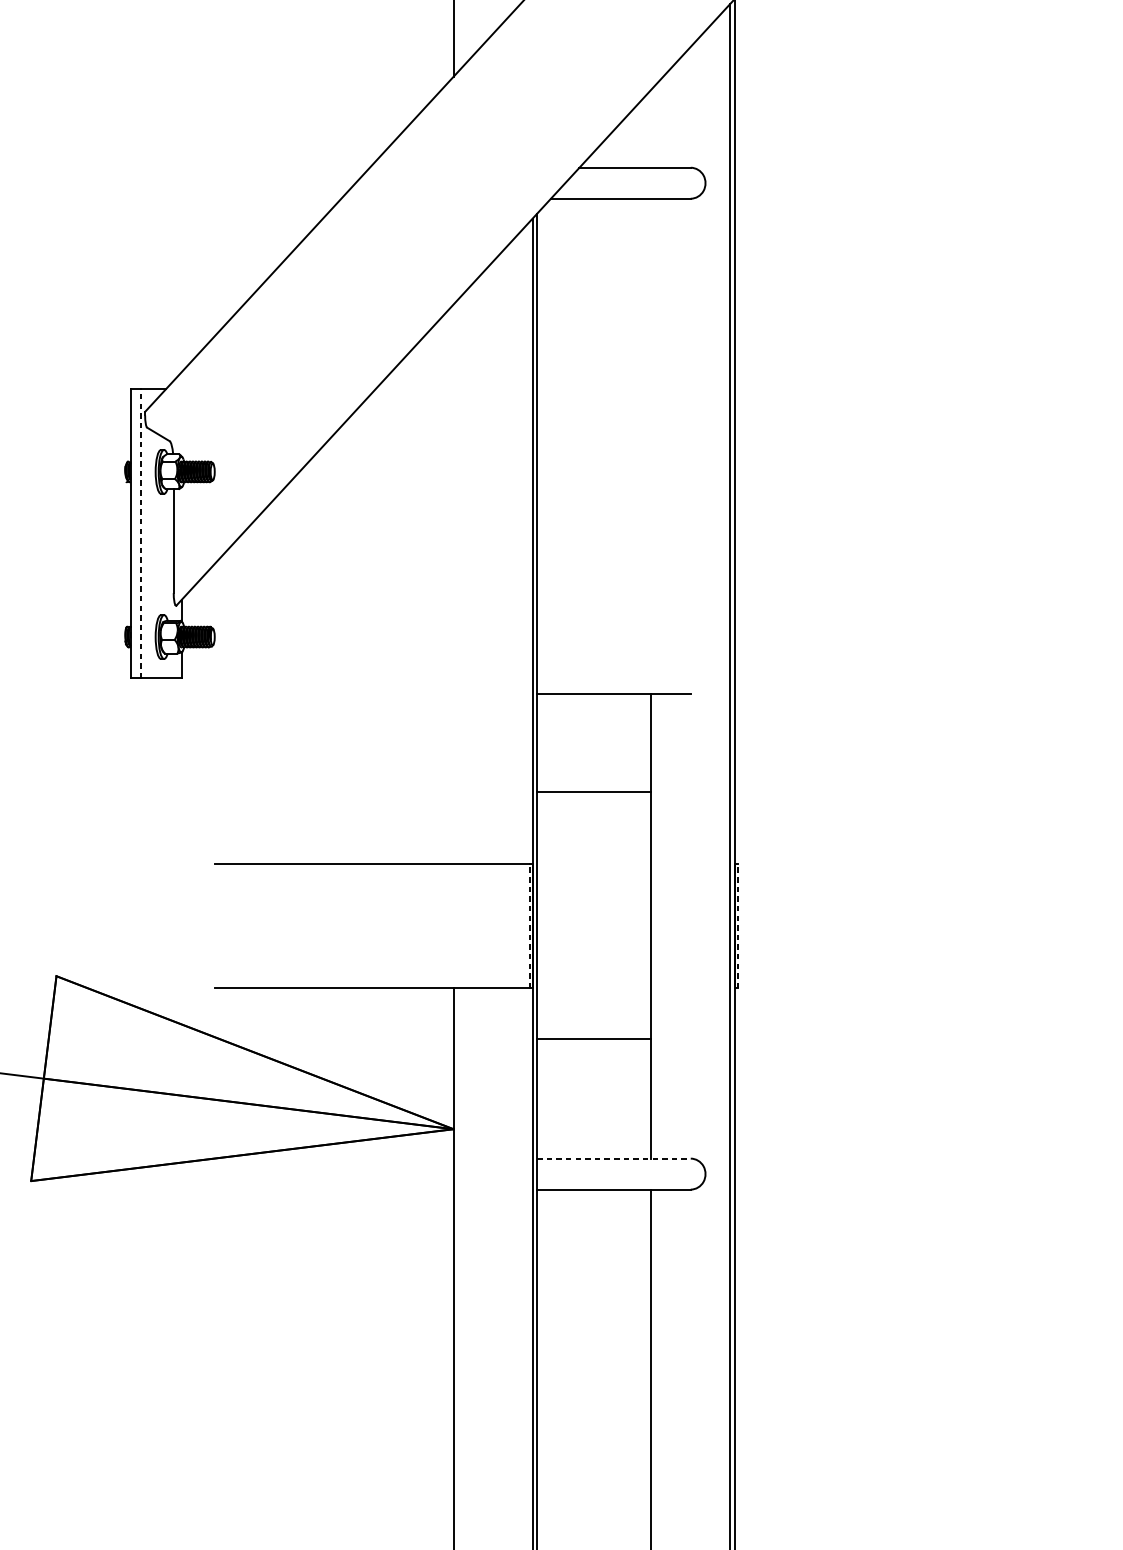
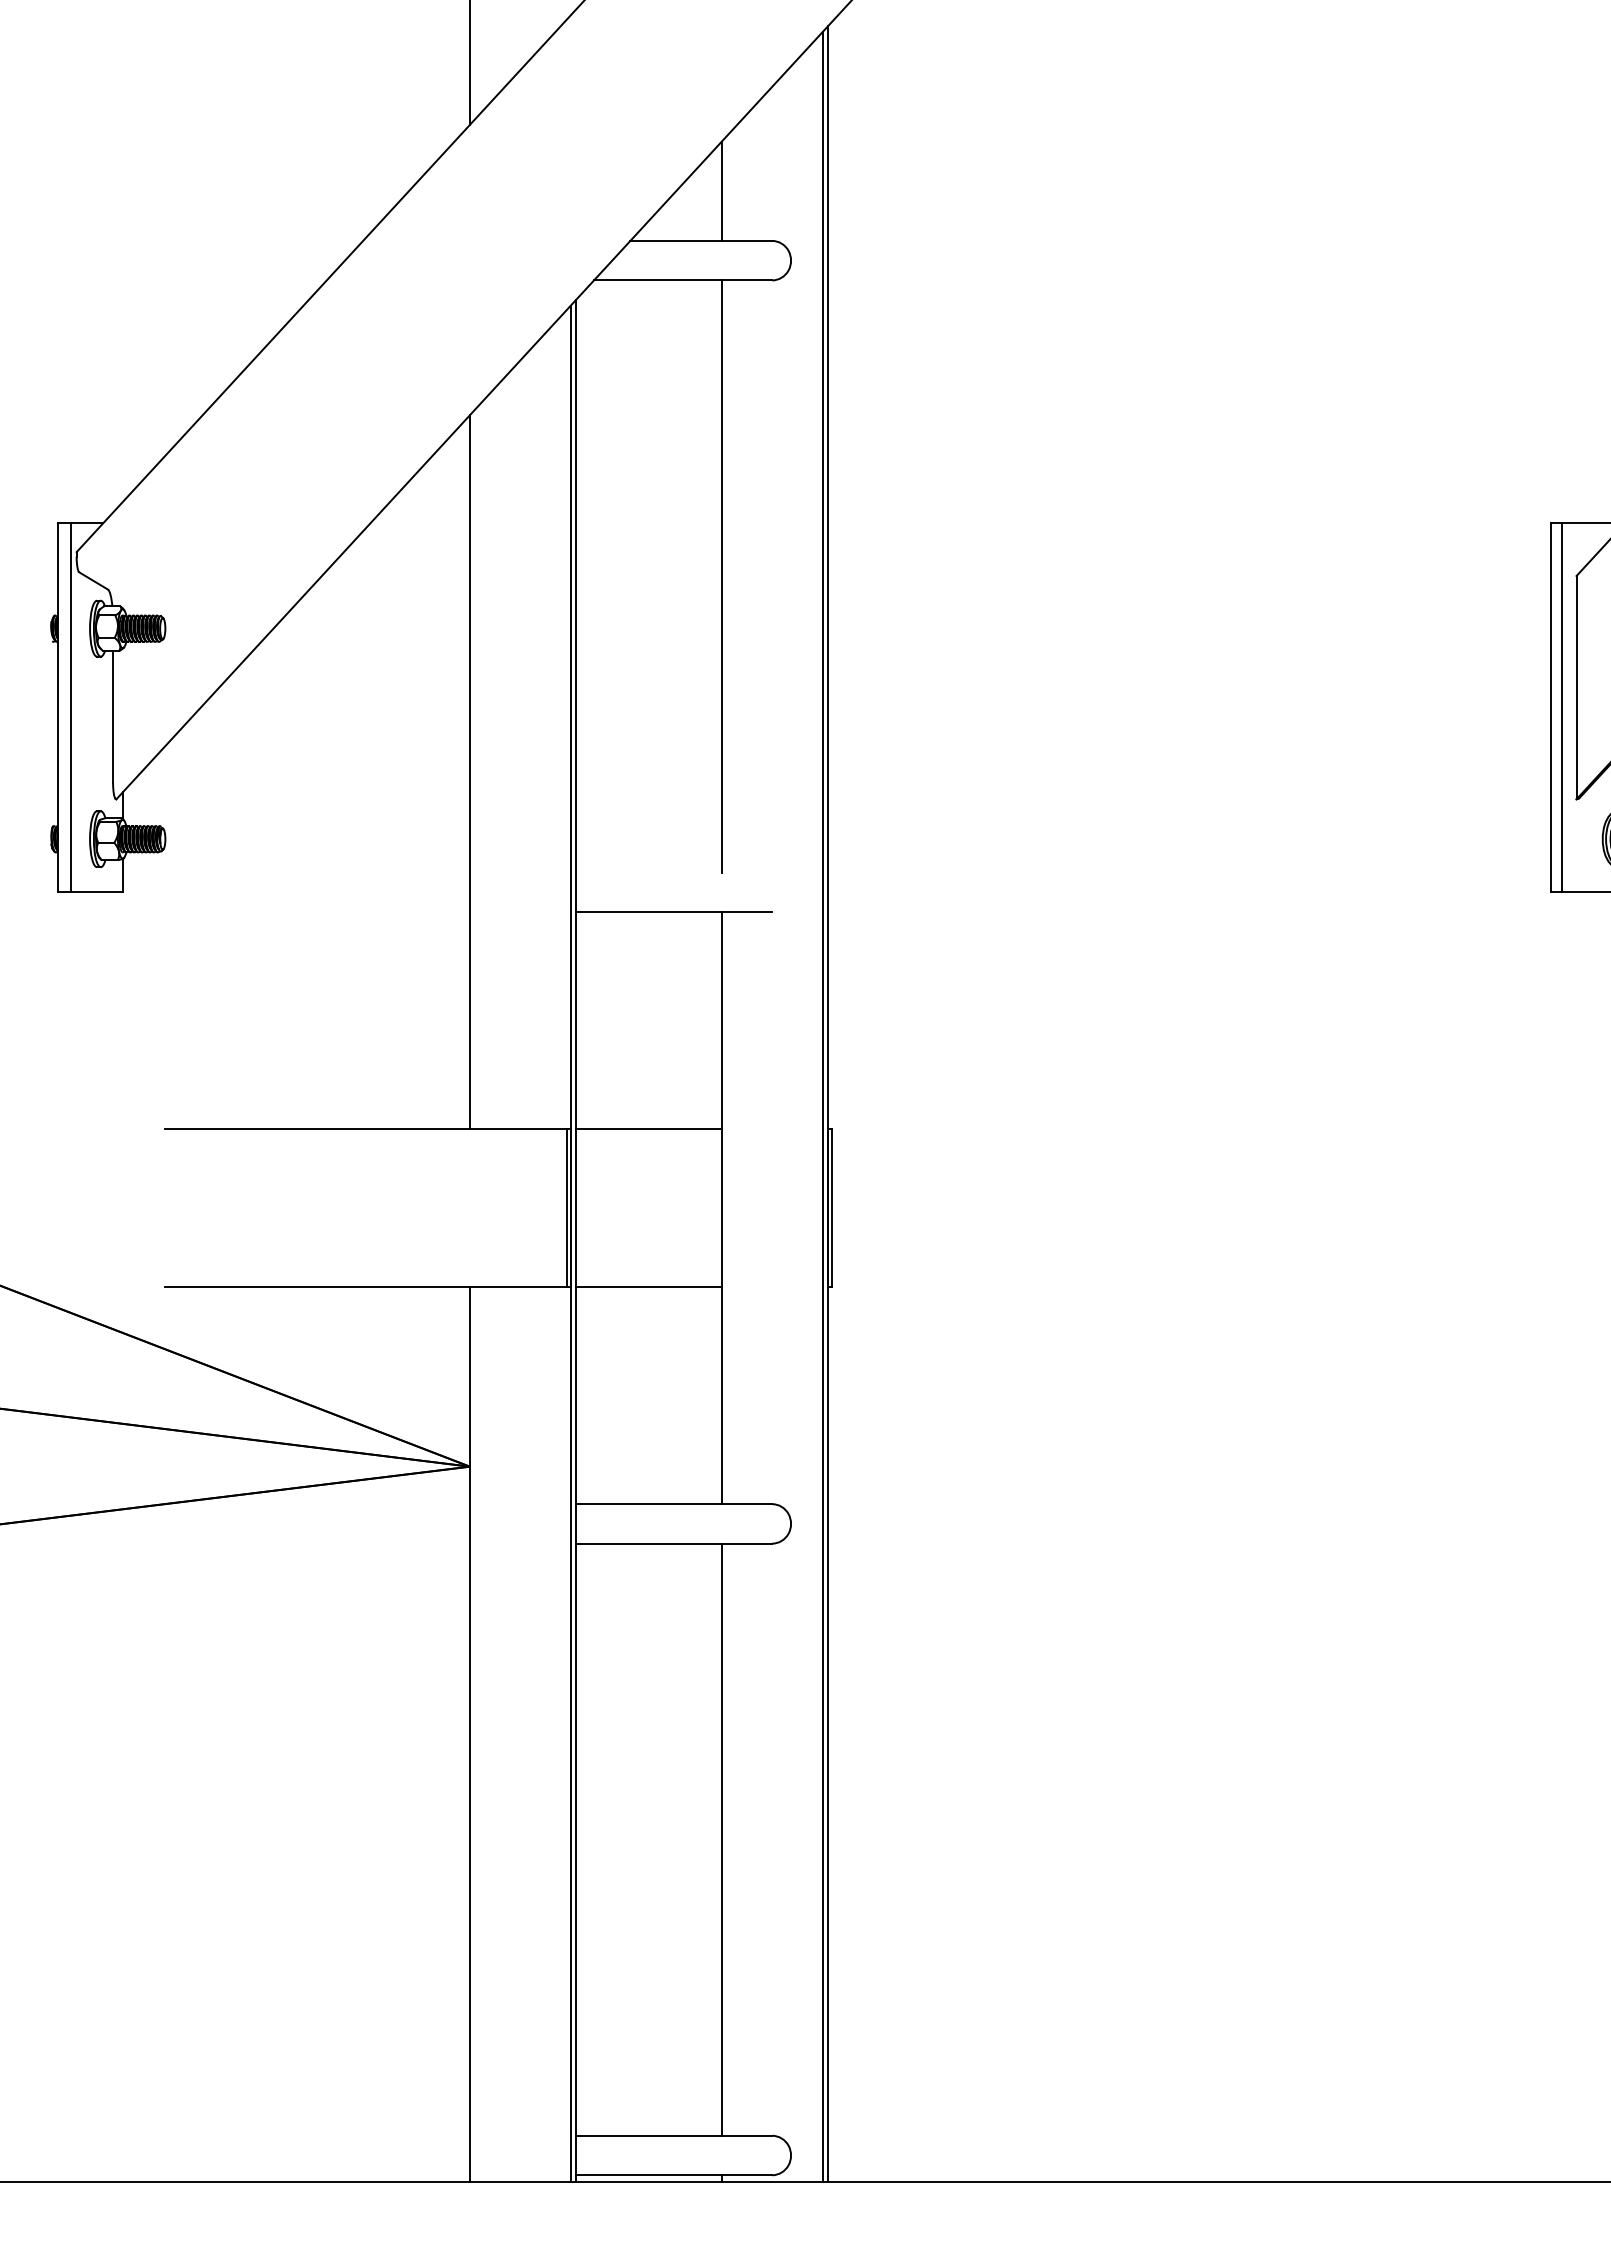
line: (650, 128) -> (721, 190), added
line: (650, 430) -> (721, 576), added
line: (140, 533) -> (70, 707), dashed -> solid
line: (453, 584) -> (469, 772), added
line: (593, 791) -> (648, 1129), moved
line: (529, 926) -> (566, 1208), dashed -> solid
line: (738, 926) -> (832, 1208), dashed -> solid
line: (593, 1039) -> (648, 1287), moved
line: (614, 1158) -> (674, 1504), dashed -> solid

